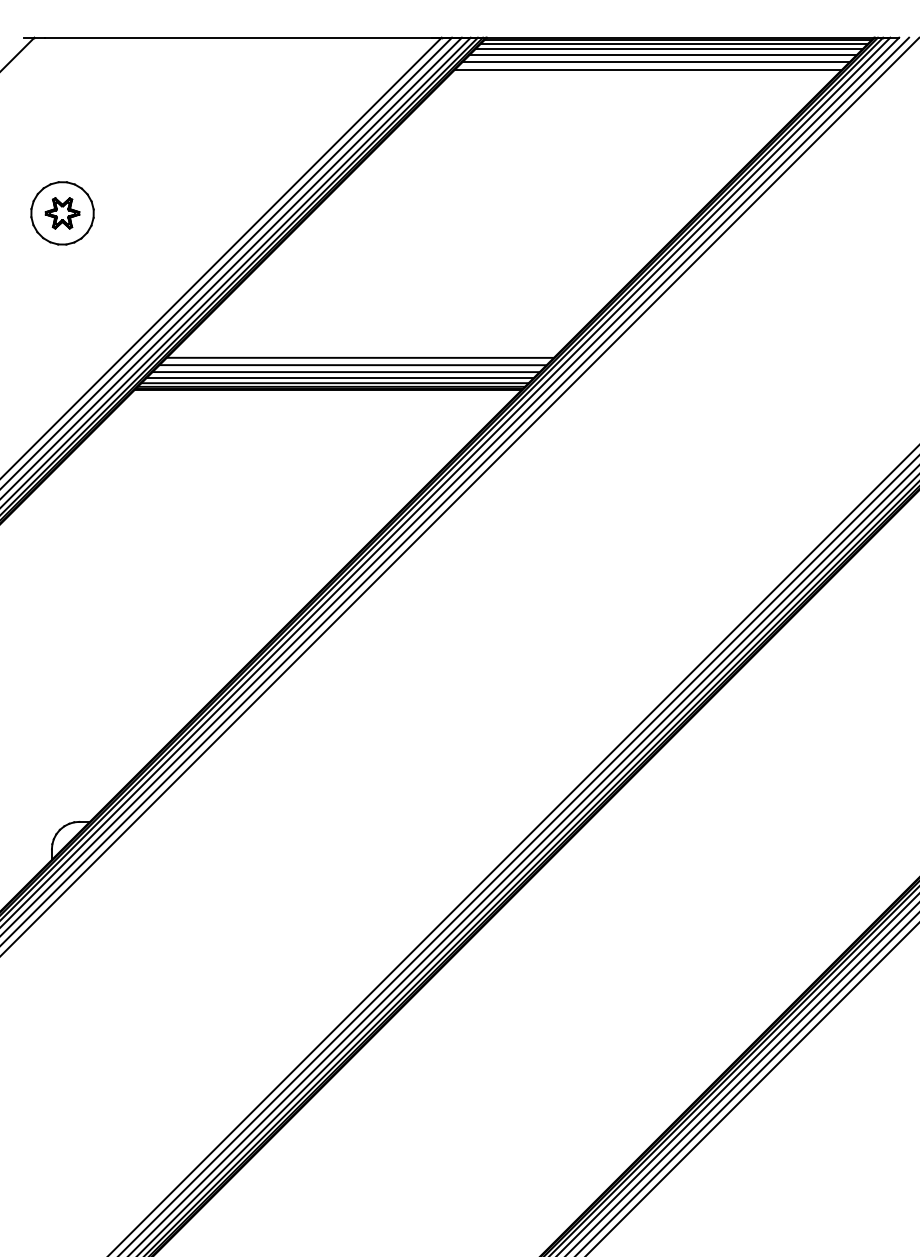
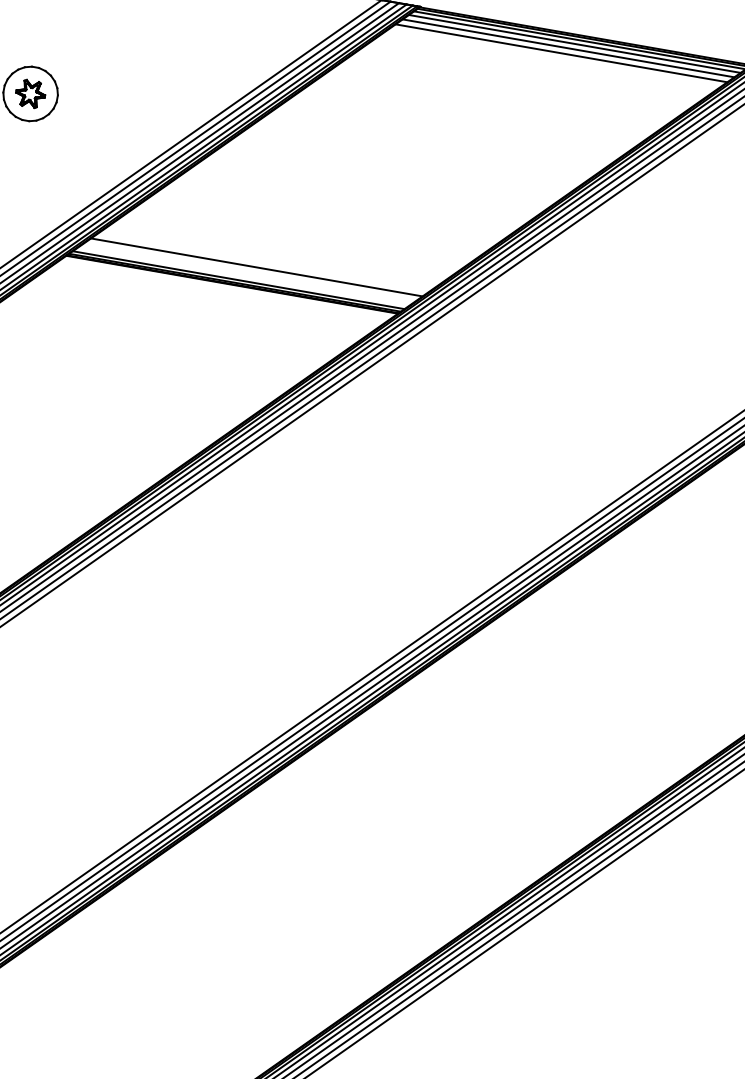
line: (648, 69) -> (554, 58), removed
line: (359, 357) -> (263, 261), removed
line: (345, 372) -> (249, 272), removed
line: (339, 378) -> (243, 276), removed

